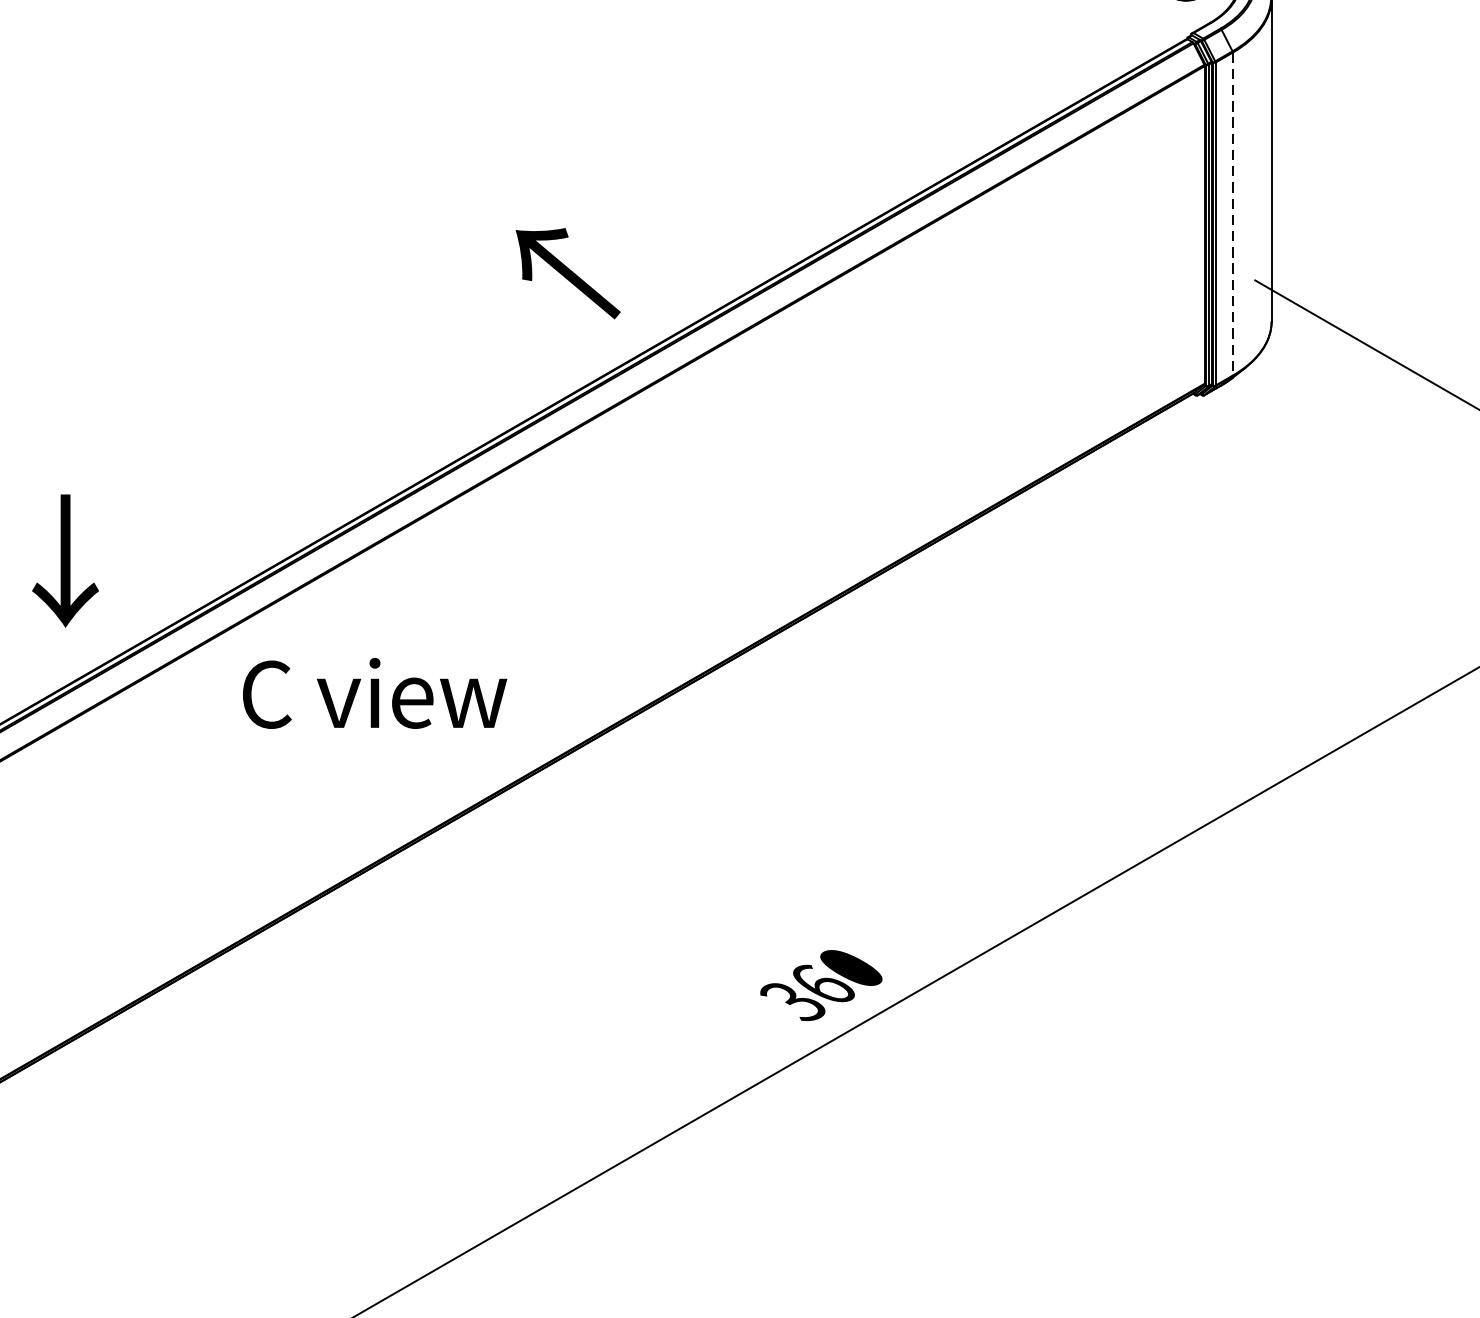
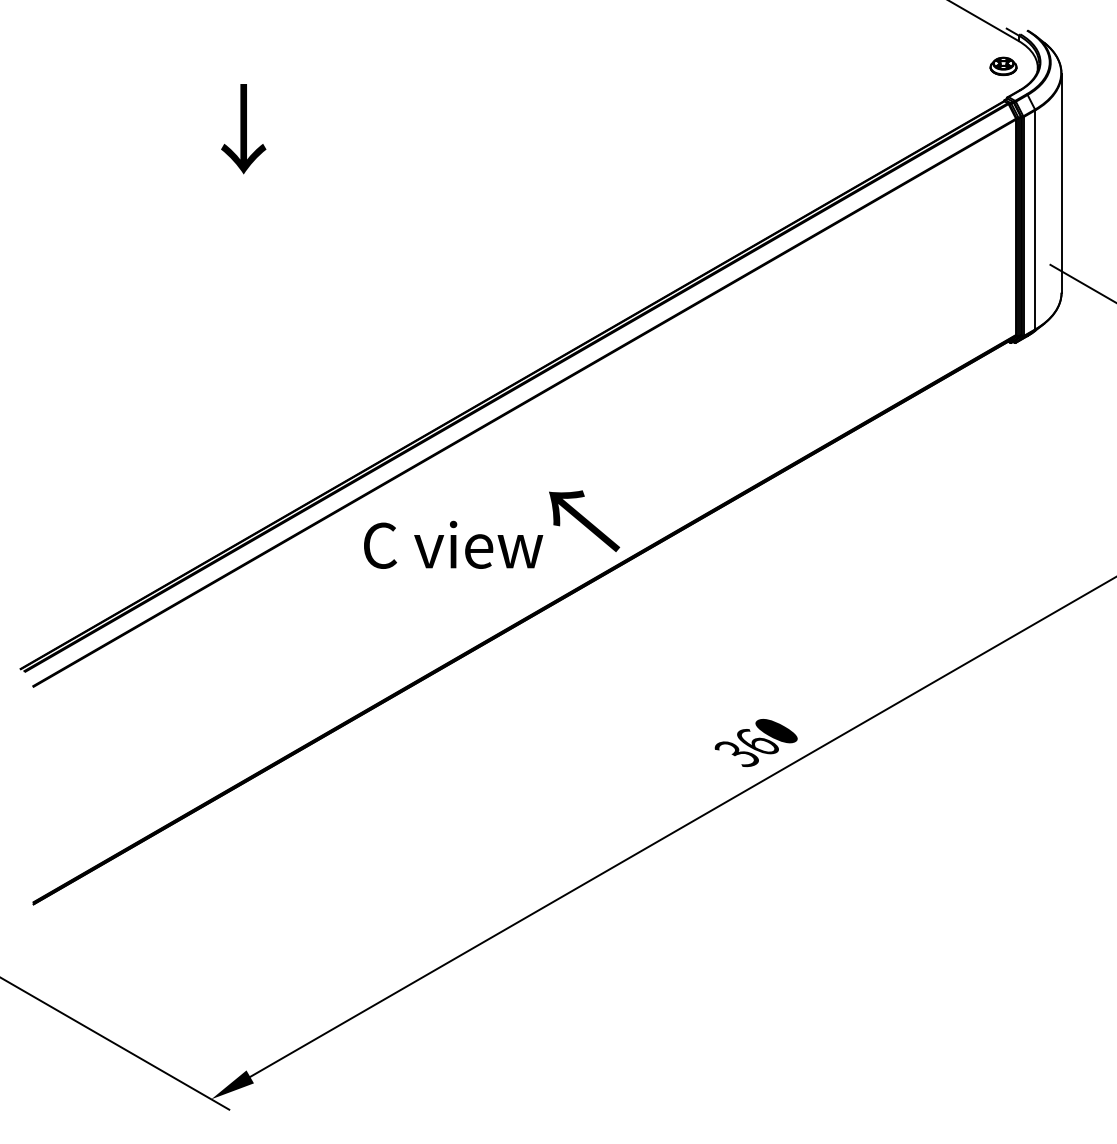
line: (1233, 213) -> (1035, 219), dashed -> solid
text: (568, 272) -> (584, 520), moved
text: (65, 561) -> (243, 129), moved

